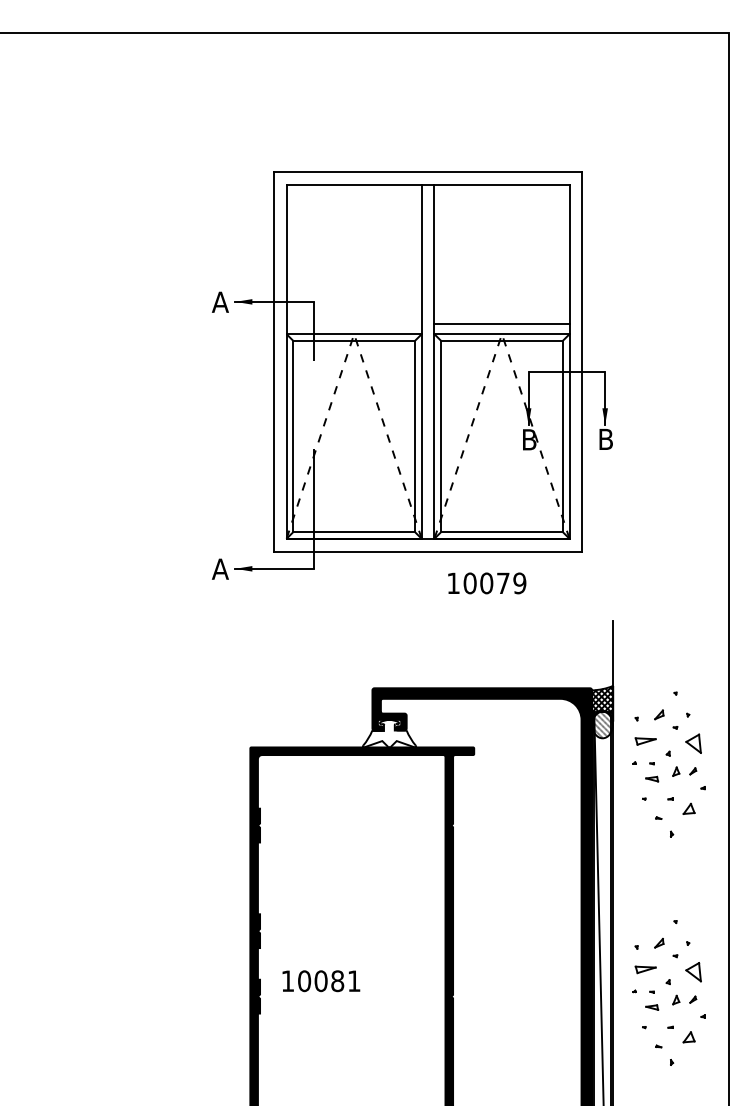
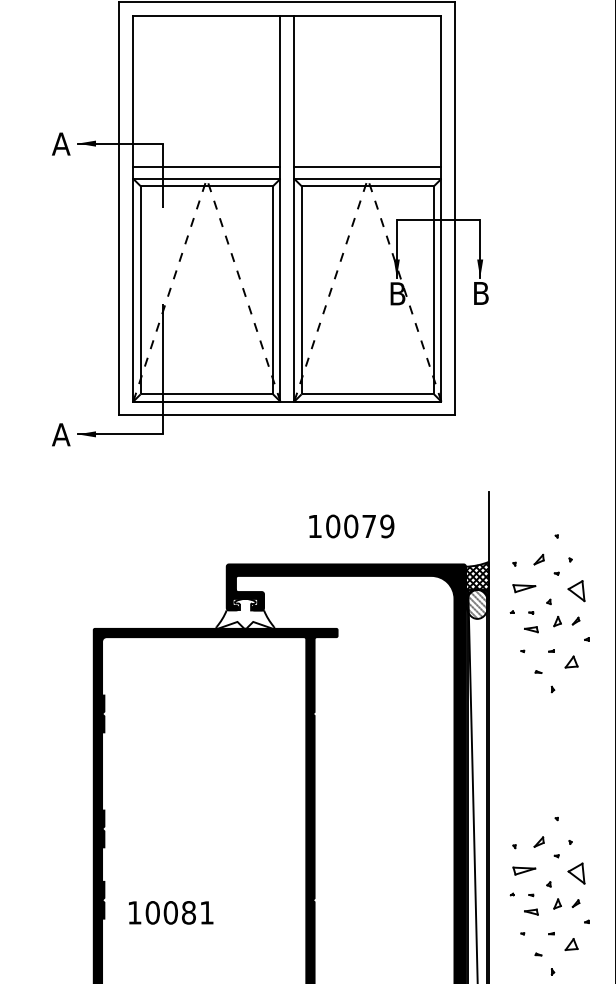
line: (353, 323) -> (206, 167), added
text: (487, 583) -> (352, 526), moved
part: (675, 767) -> (556, 616), moved
text: (321, 981) -> (171, 913), moved

